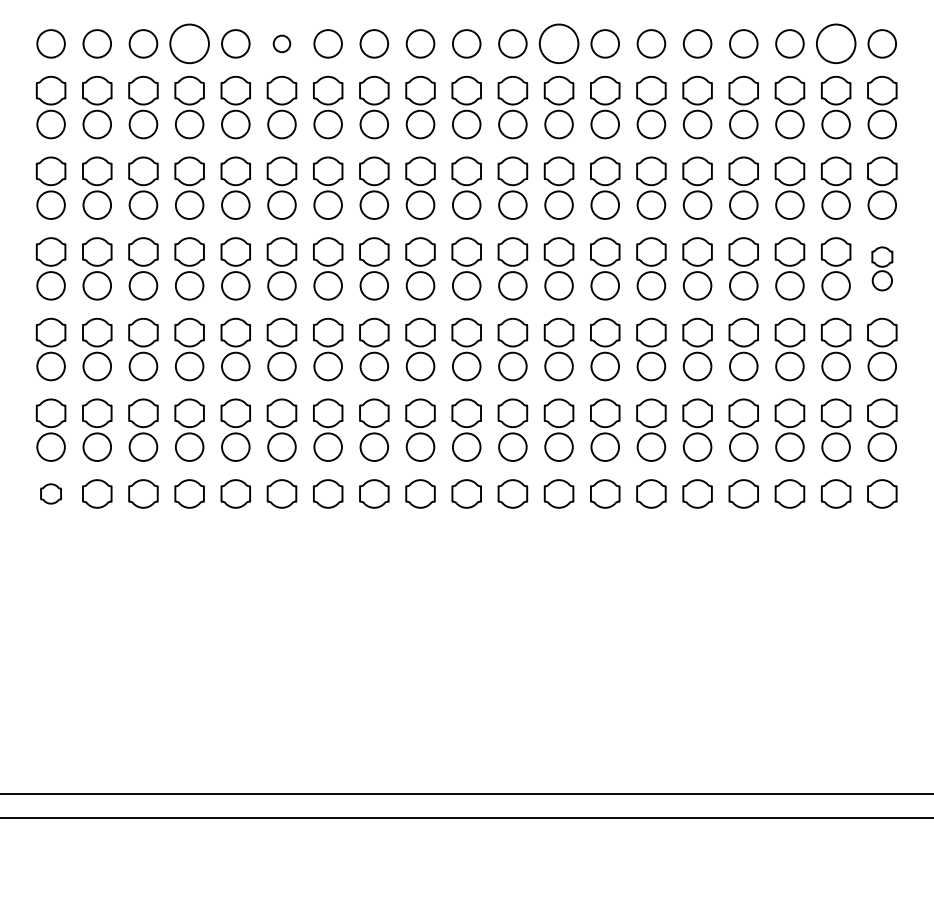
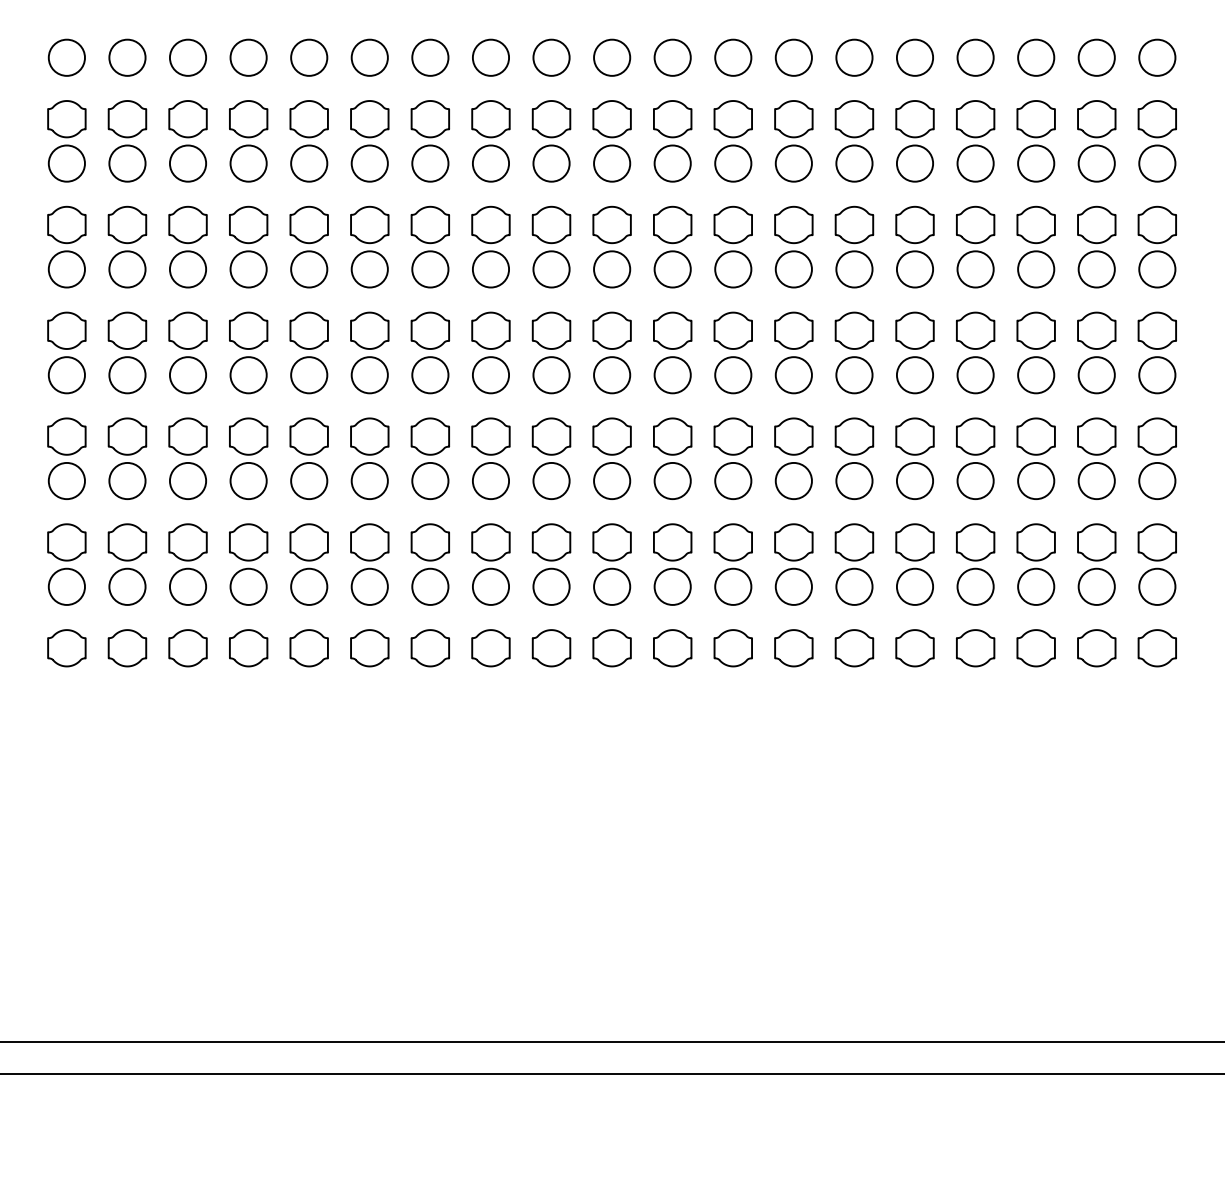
circle: (189, 43) -> (248, 57), size x0.71
circle: (281, 43) -> (369, 57), size x1.67
circle: (558, 43) -> (732, 57), size x0.71
circle: (835, 43) -> (1095, 57), size x0.71
part: (882, 268) -> (1157, 352), size x1.43
part: (50, 493) -> (66, 647), size x1.43

